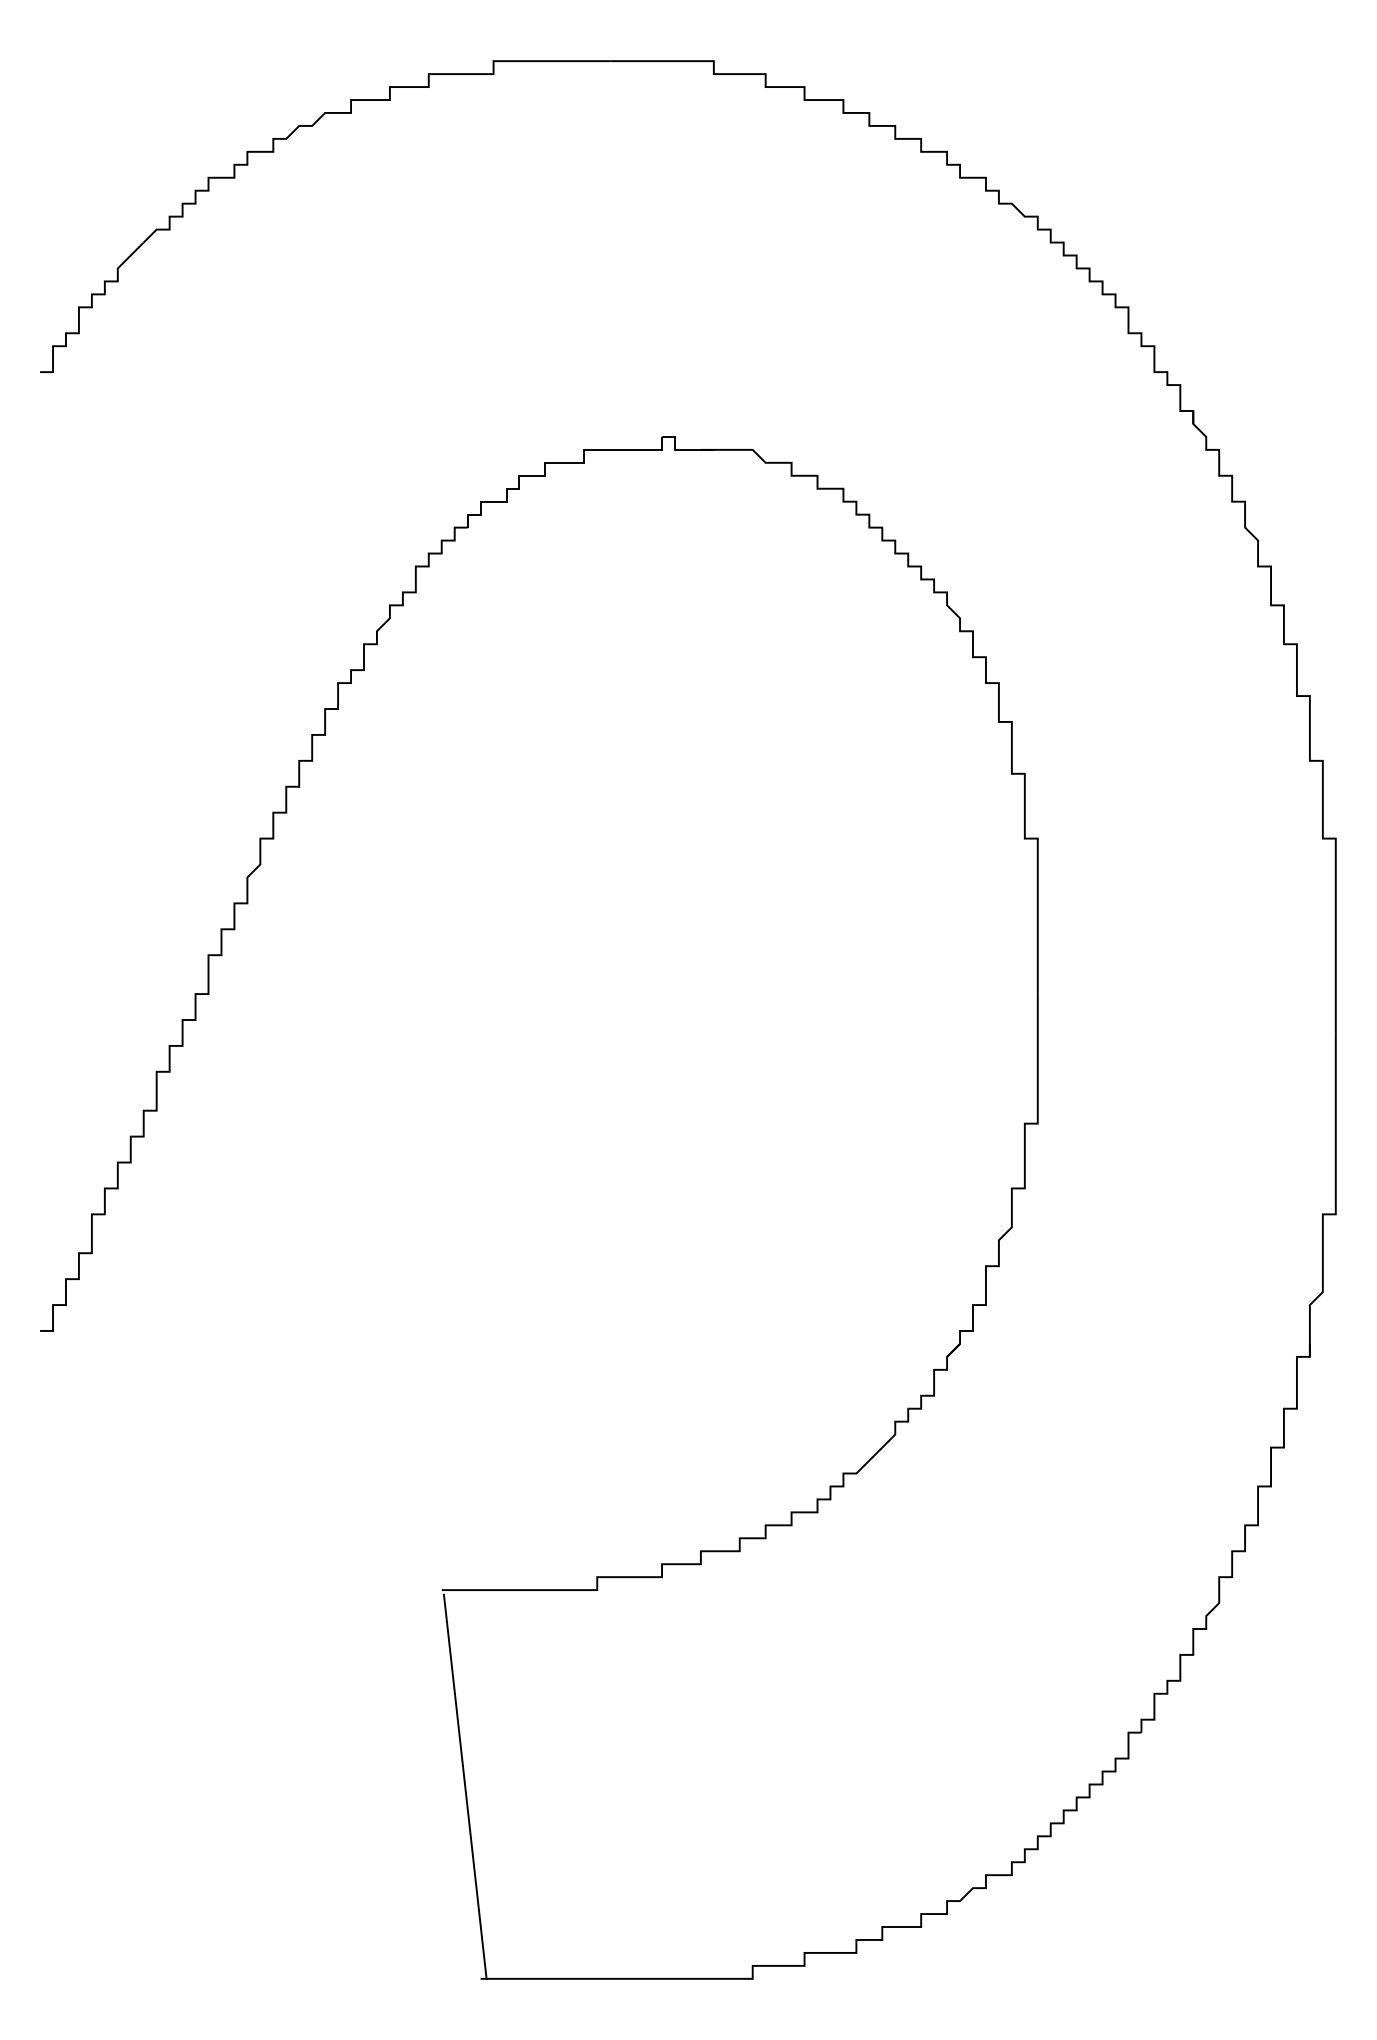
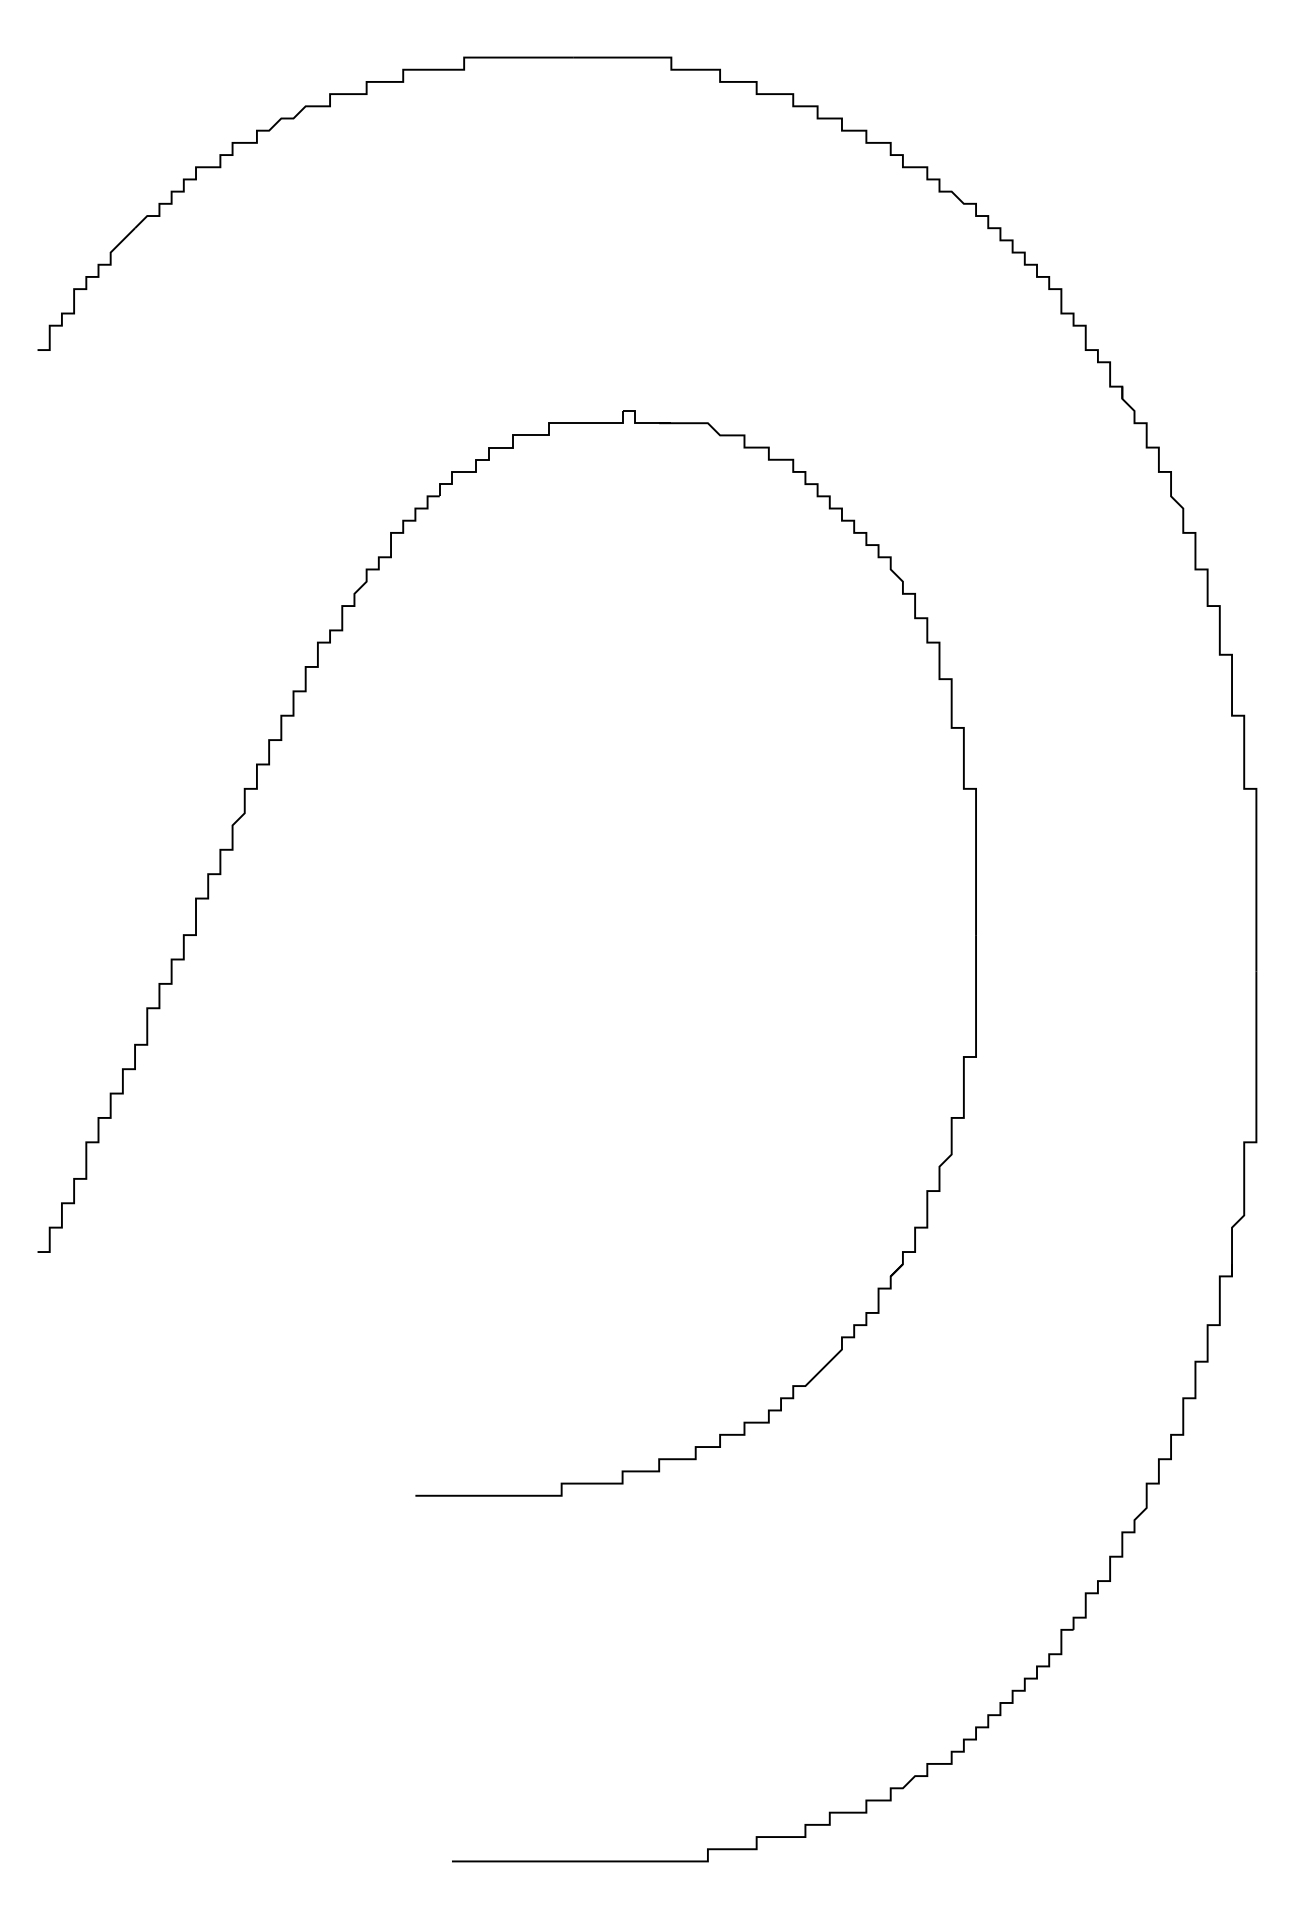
line: (465, 1786) -> (437, 1680), removed

